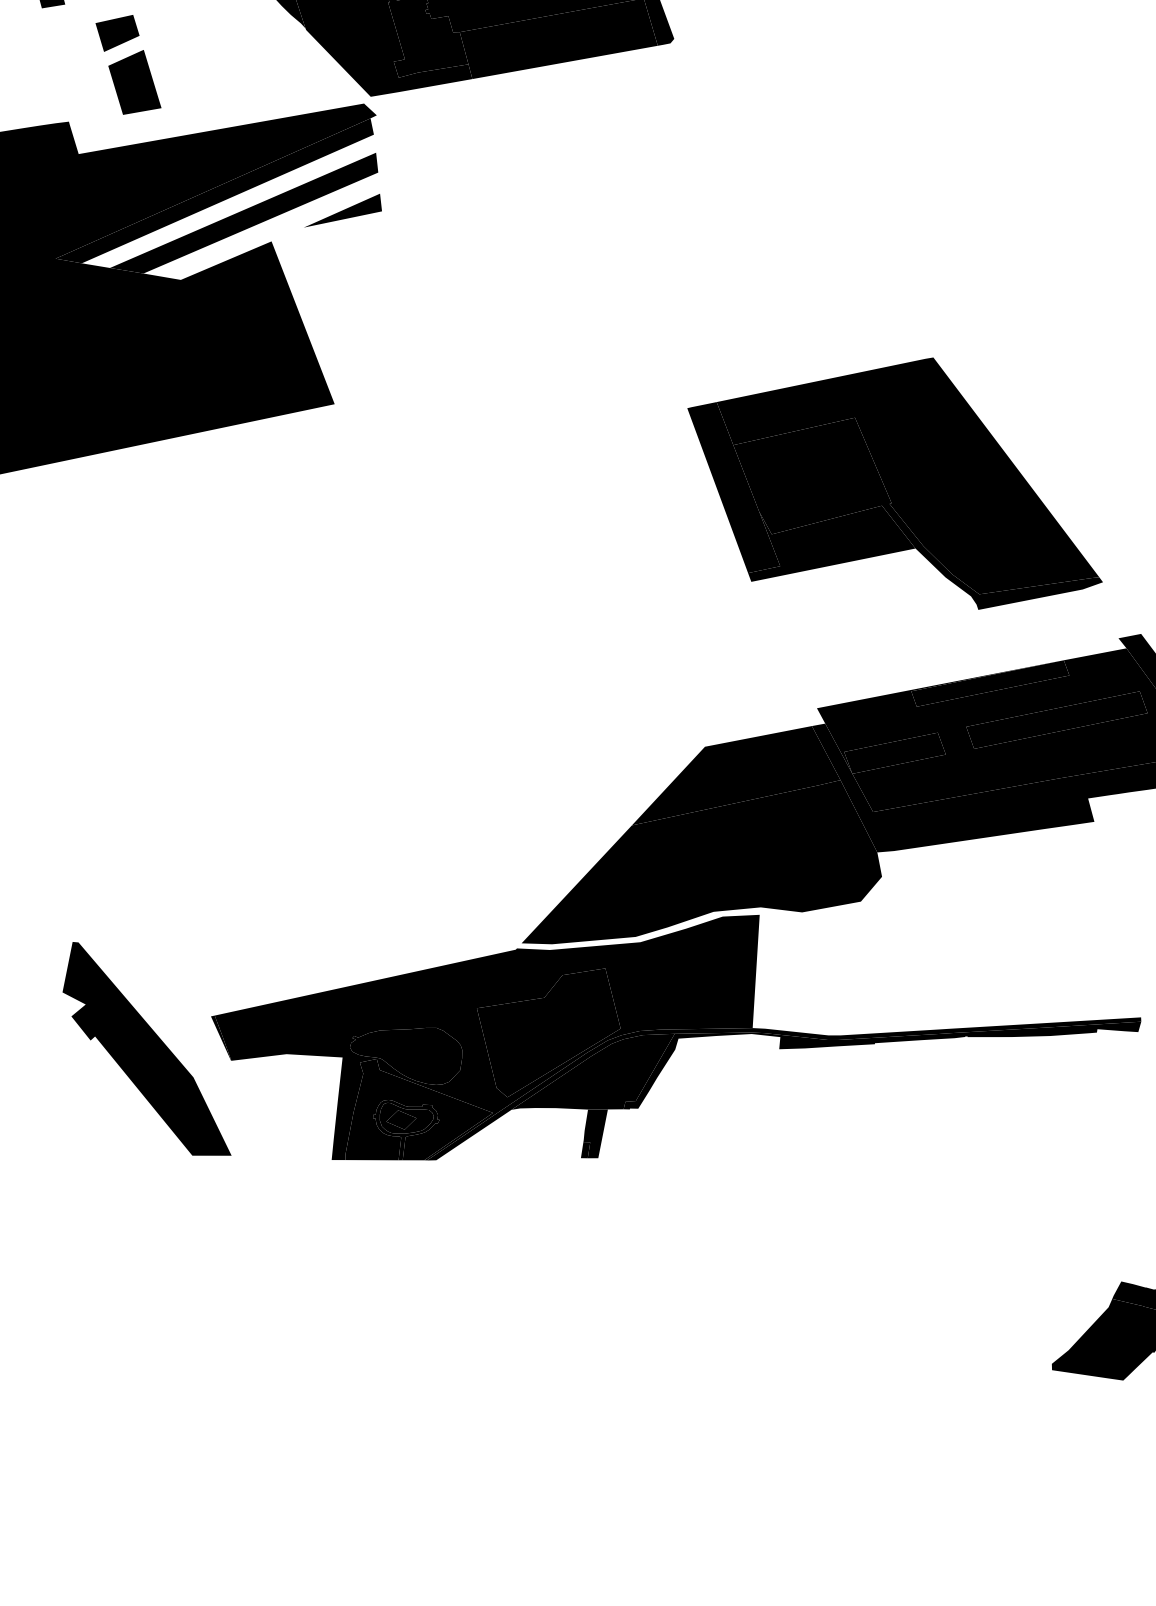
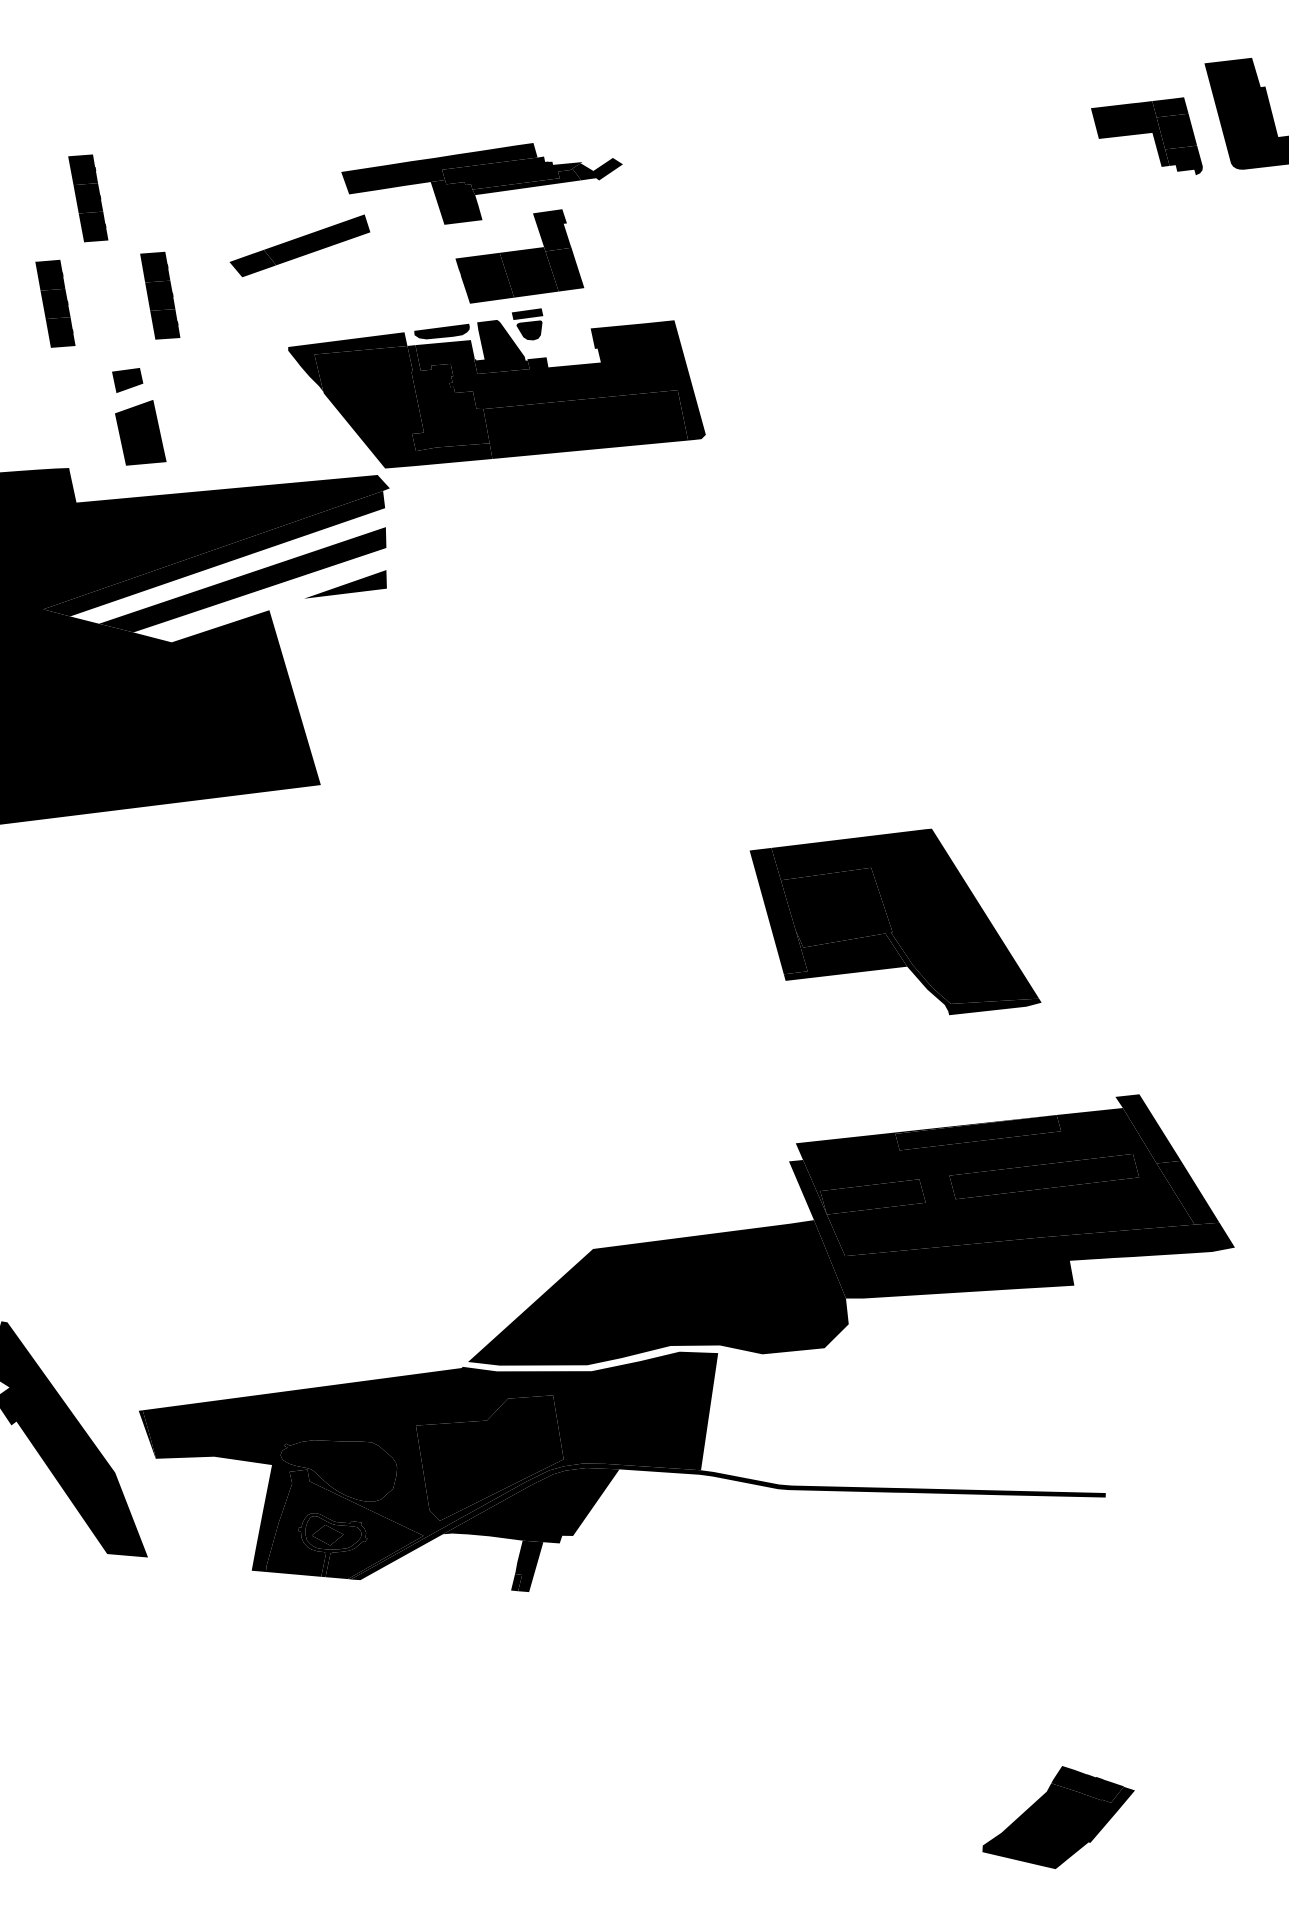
part: (117, 33) -> (127, 380), size x0.7
part: (894, 488) -> (895, 921), size x0.7
fill: (733, 774) -> (703, 1204), removed
fill: (881, 1052) -> (832, 1506), removed

